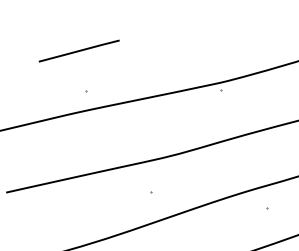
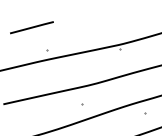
line: (78, 50) -> (31, 27), moved

